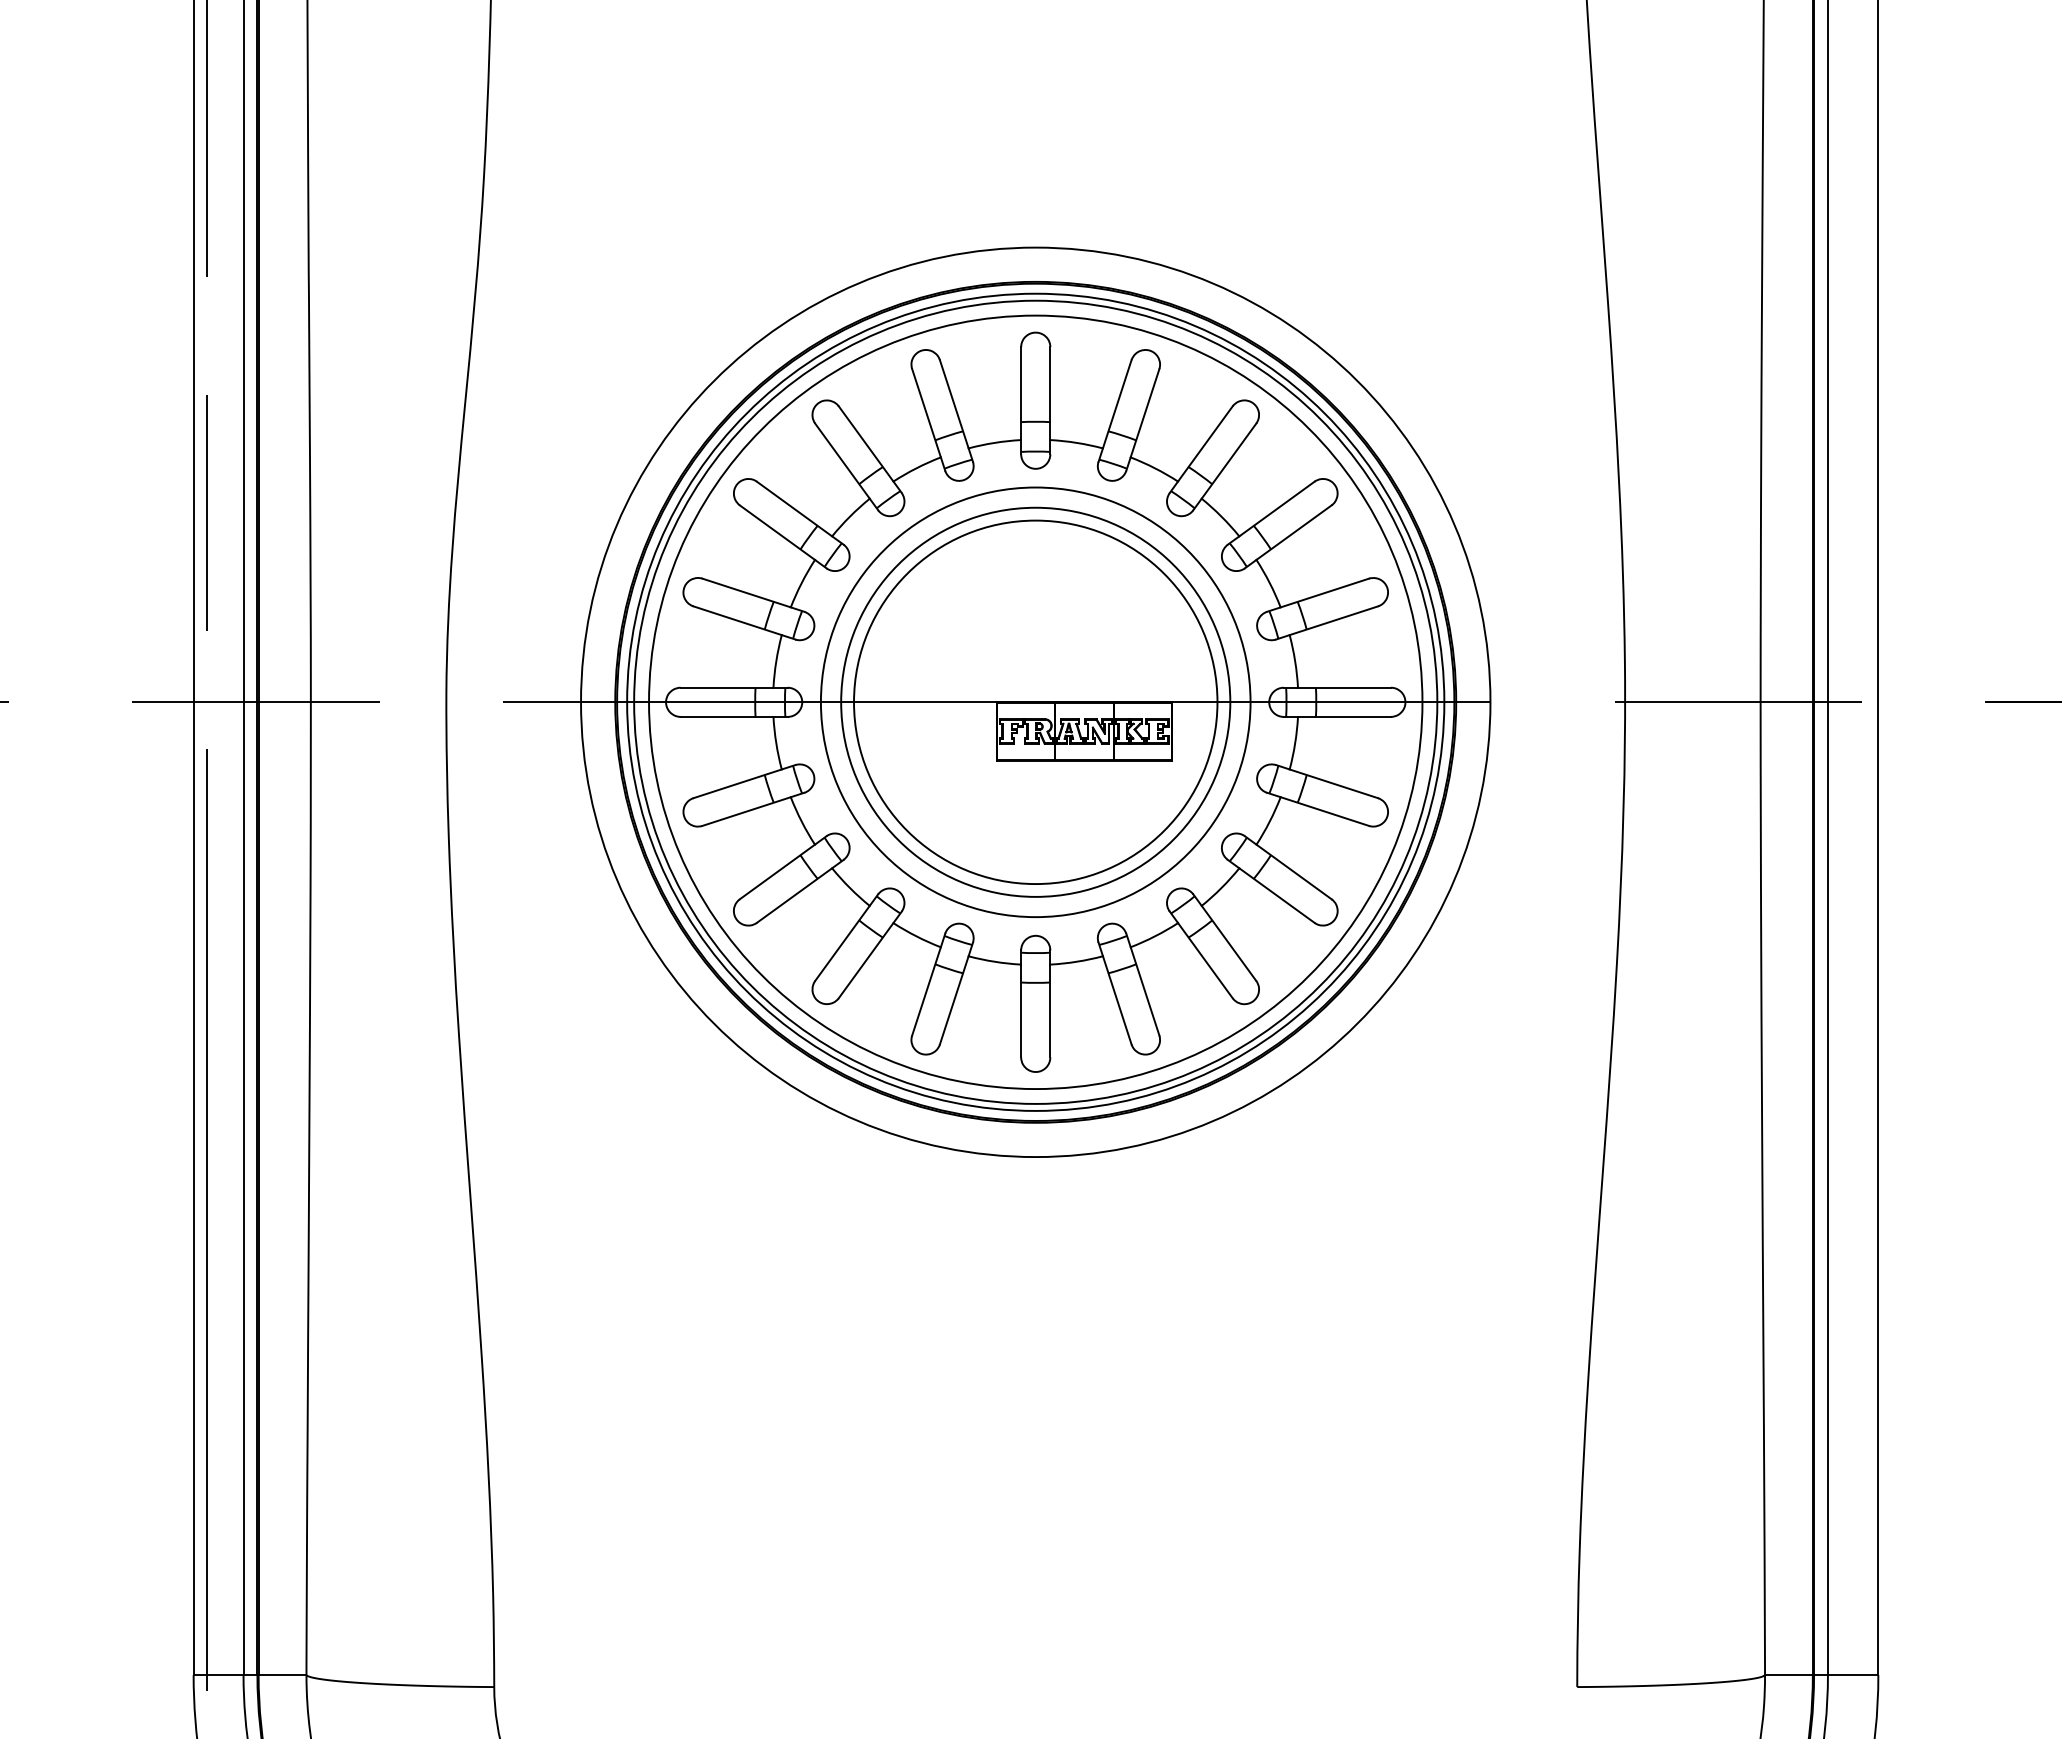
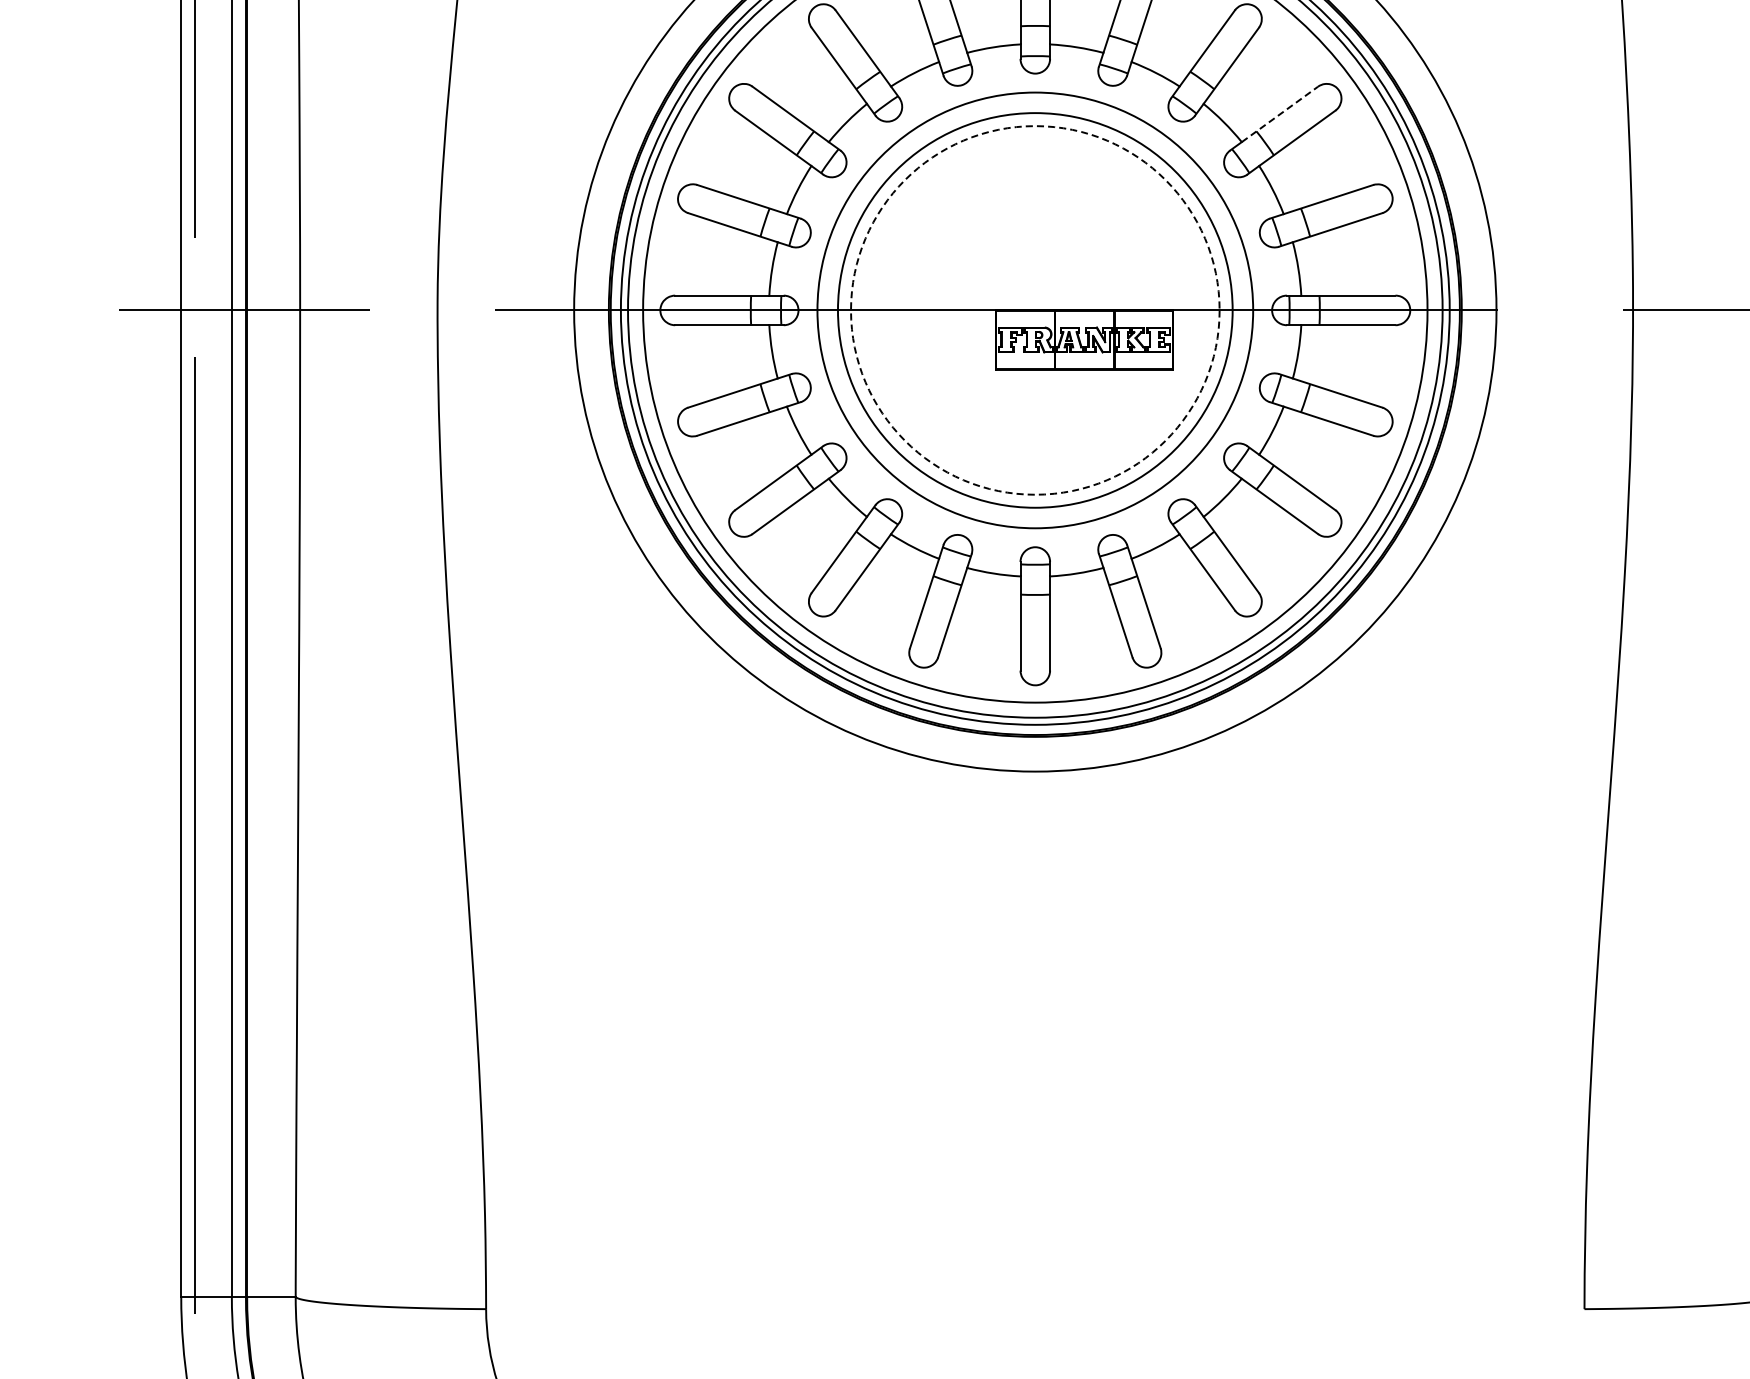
line: (1277, 508) -> (1280, 113), solid -> dashed
circle: (1035, 702) -> (1035, 310), solid -> dashed

